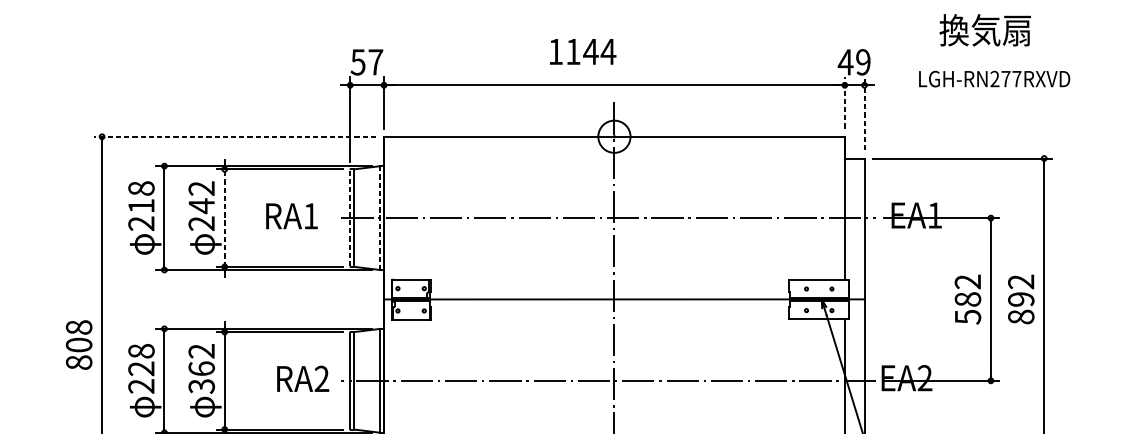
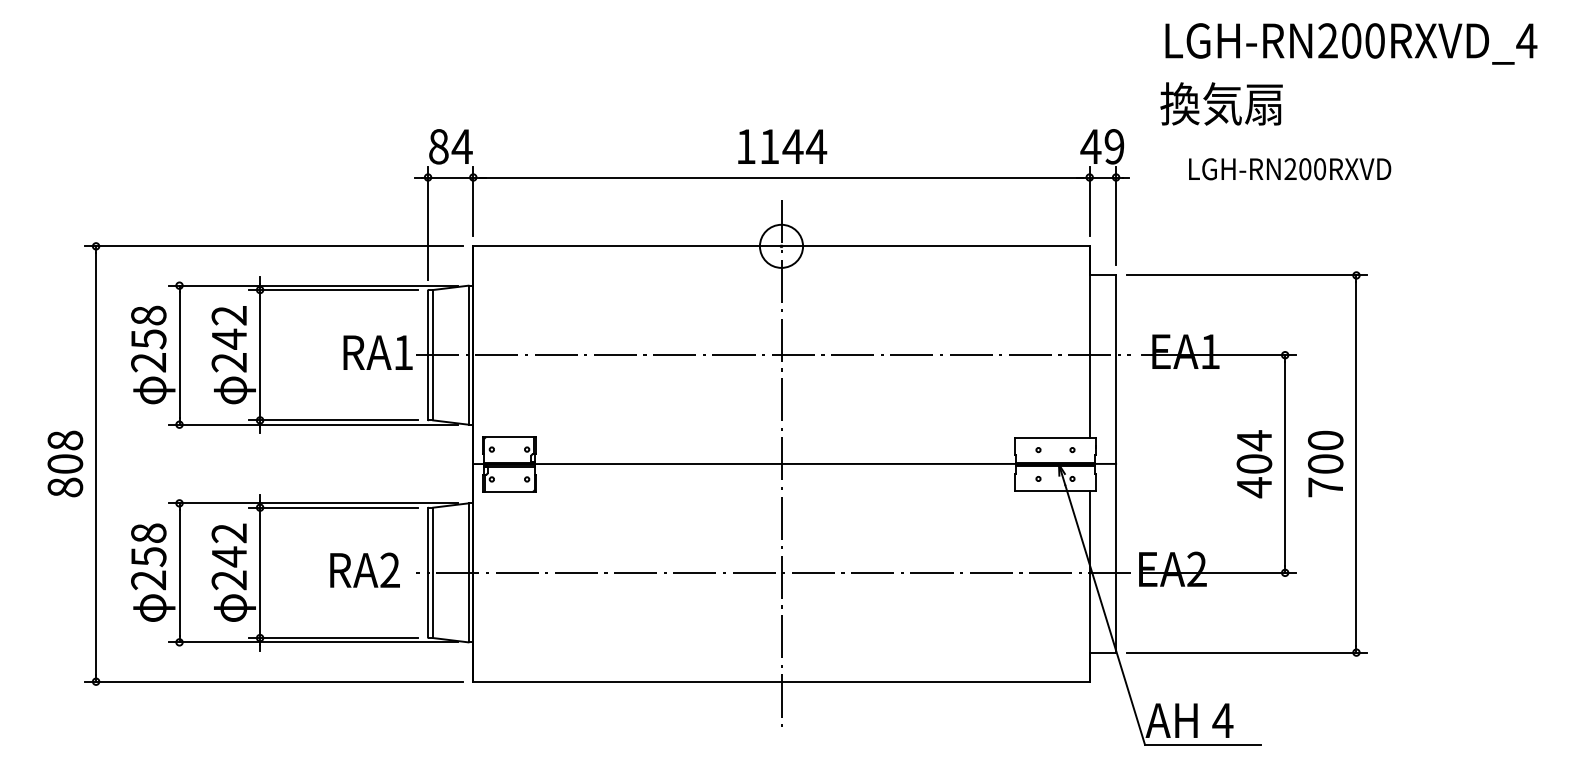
text: (985, 29) -> (1221, 103), moved
text: (583, 51) -> (782, 146), moved
text: (367, 62) -> (450, 146), 57 -> 84
text: (1011, 79) -> (1312, 169), LGH-RN277RXVD -> LGH-RN200RXVD
line: (844, 102) -> (1089, 200), dashed -> solid
line: (864, 113) -> (1116, 215), dashed -> solid
line: (234, 136) -> (273, 246), dashed -> solid
text: (141, 206) -> (148, 339), 218 -> 258
text: (291, 216) -> (377, 352), moved
line: (224, 217) -> (260, 354), dashed -> solid
line: (350, 218) -> (428, 355), dashed -> solid
line: (380, 218) -> (468, 355), dashed -> solid
text: (968, 299) -> (1254, 464), 582 -> 404
text: (1021, 299) -> (1325, 463), 892 -> 700
text: (79, 344) -> (65, 463), moved
text: (141, 369) -> (148, 557), 228 -> 258
text: (201, 377) -> (229, 568), 362 -> 242

